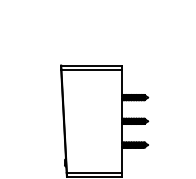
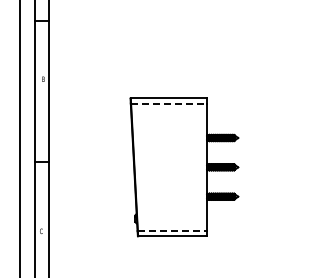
line: (91, 69) -> (168, 103), solid -> dashed
line: (94, 173) -> (172, 231), solid -> dashed

